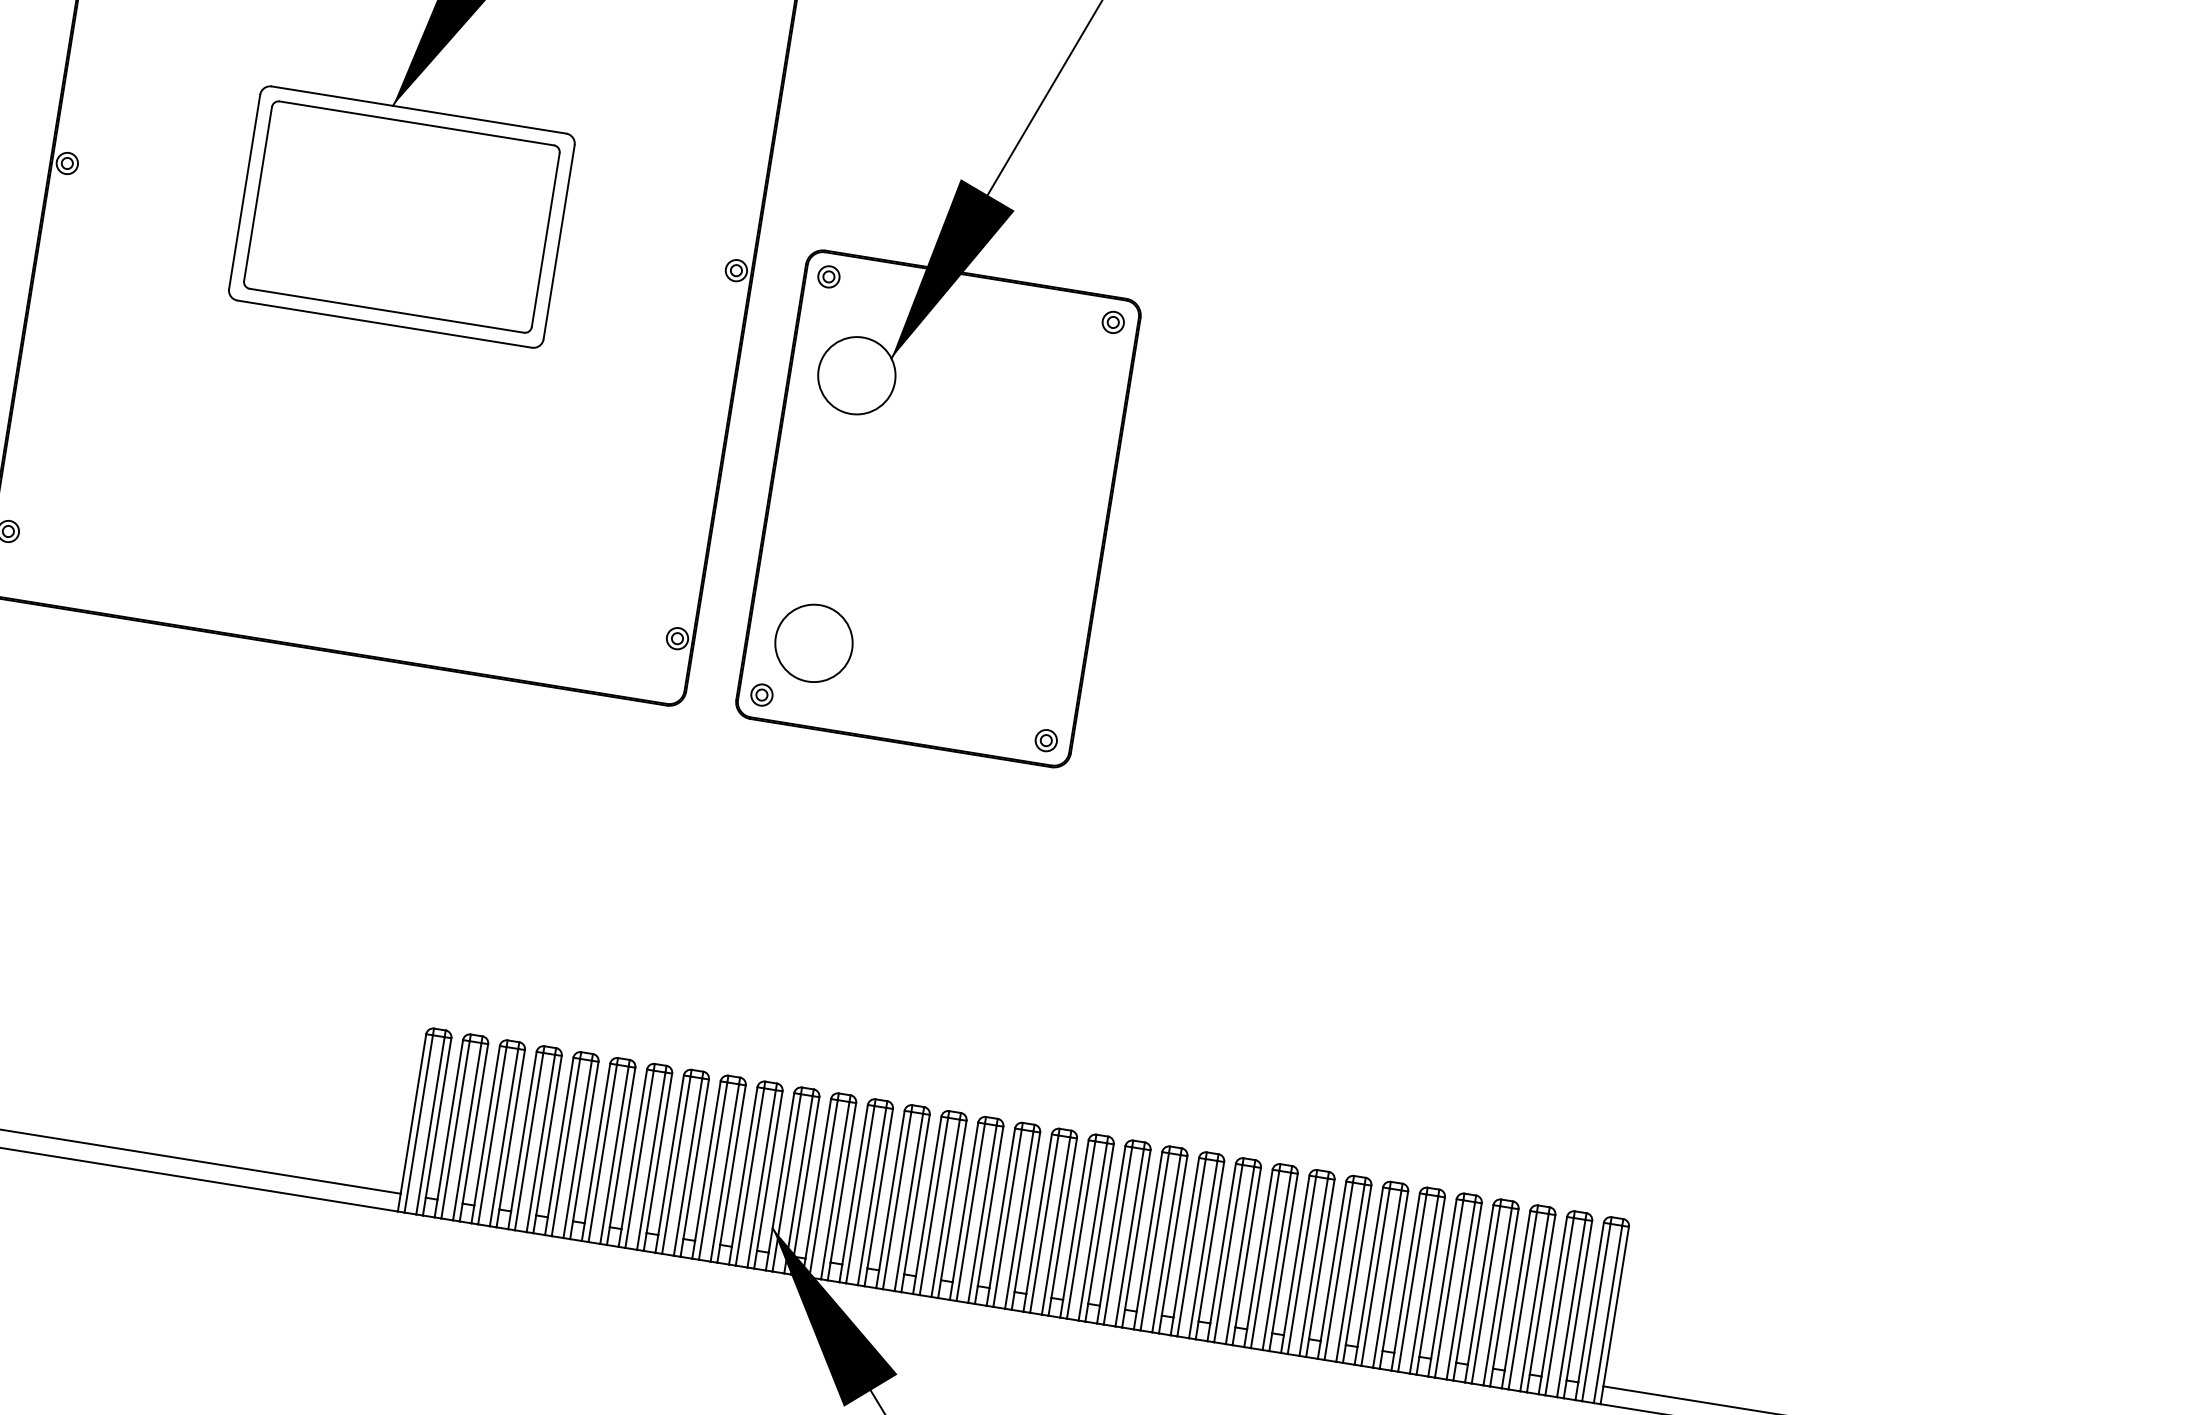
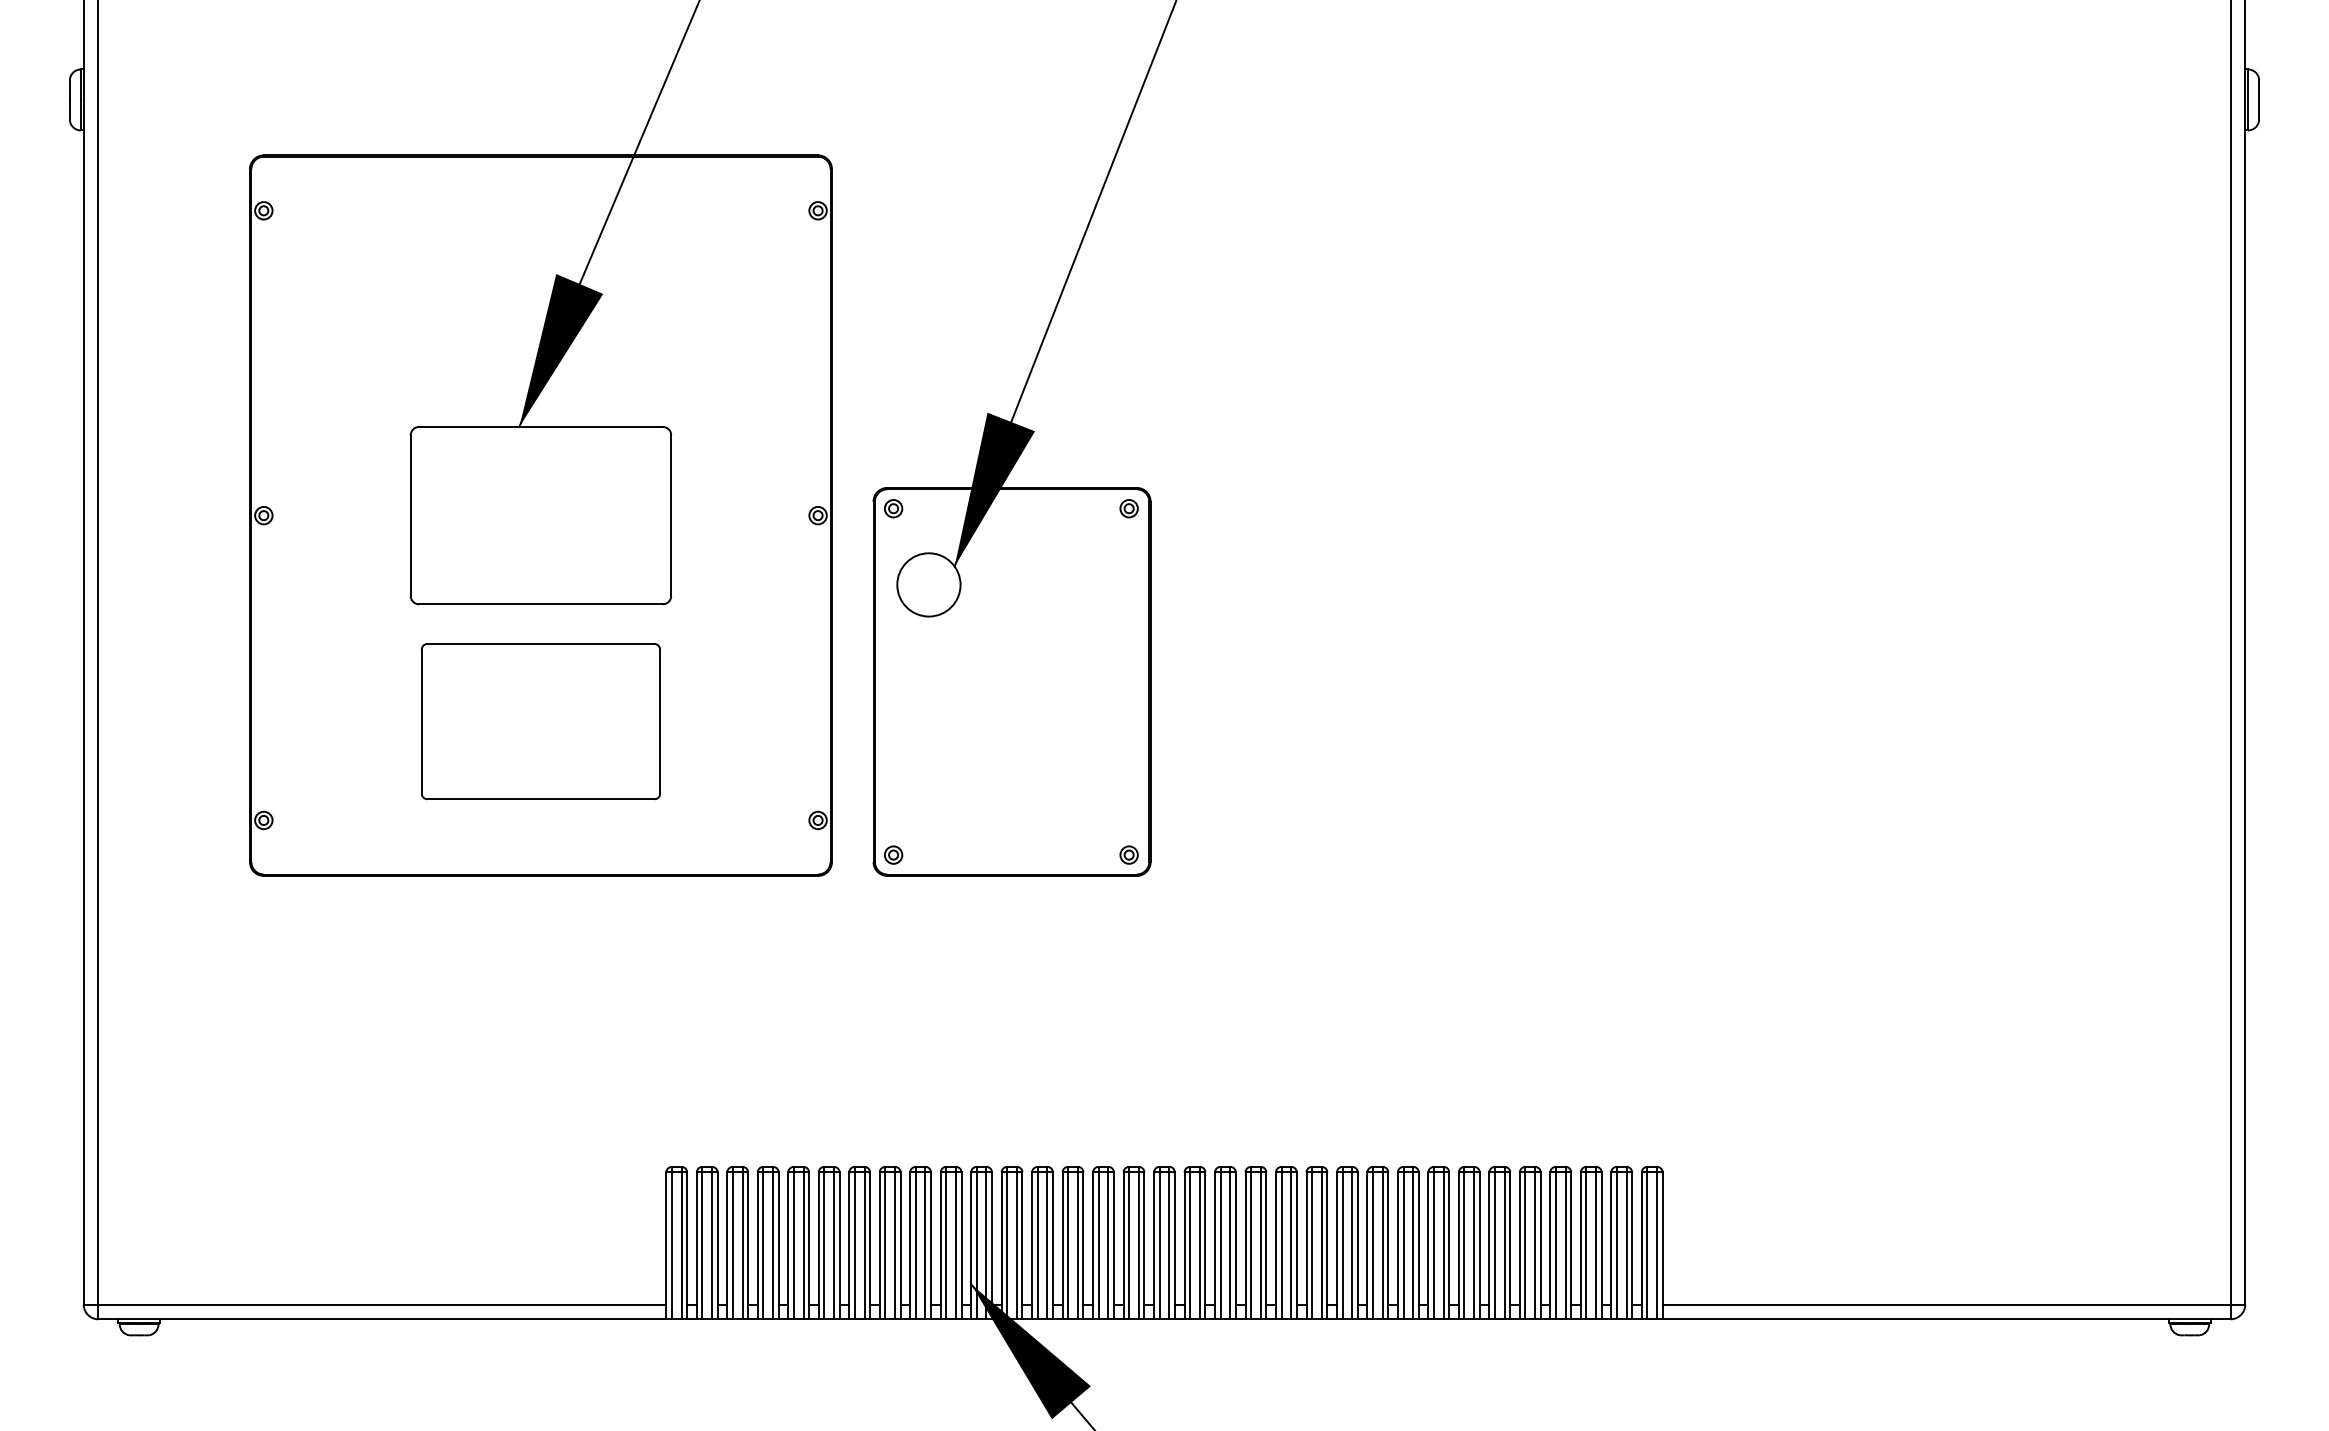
part: (401, 216) -> (540, 721), moved
circle: (813, 643) -> (928, 806), removed

